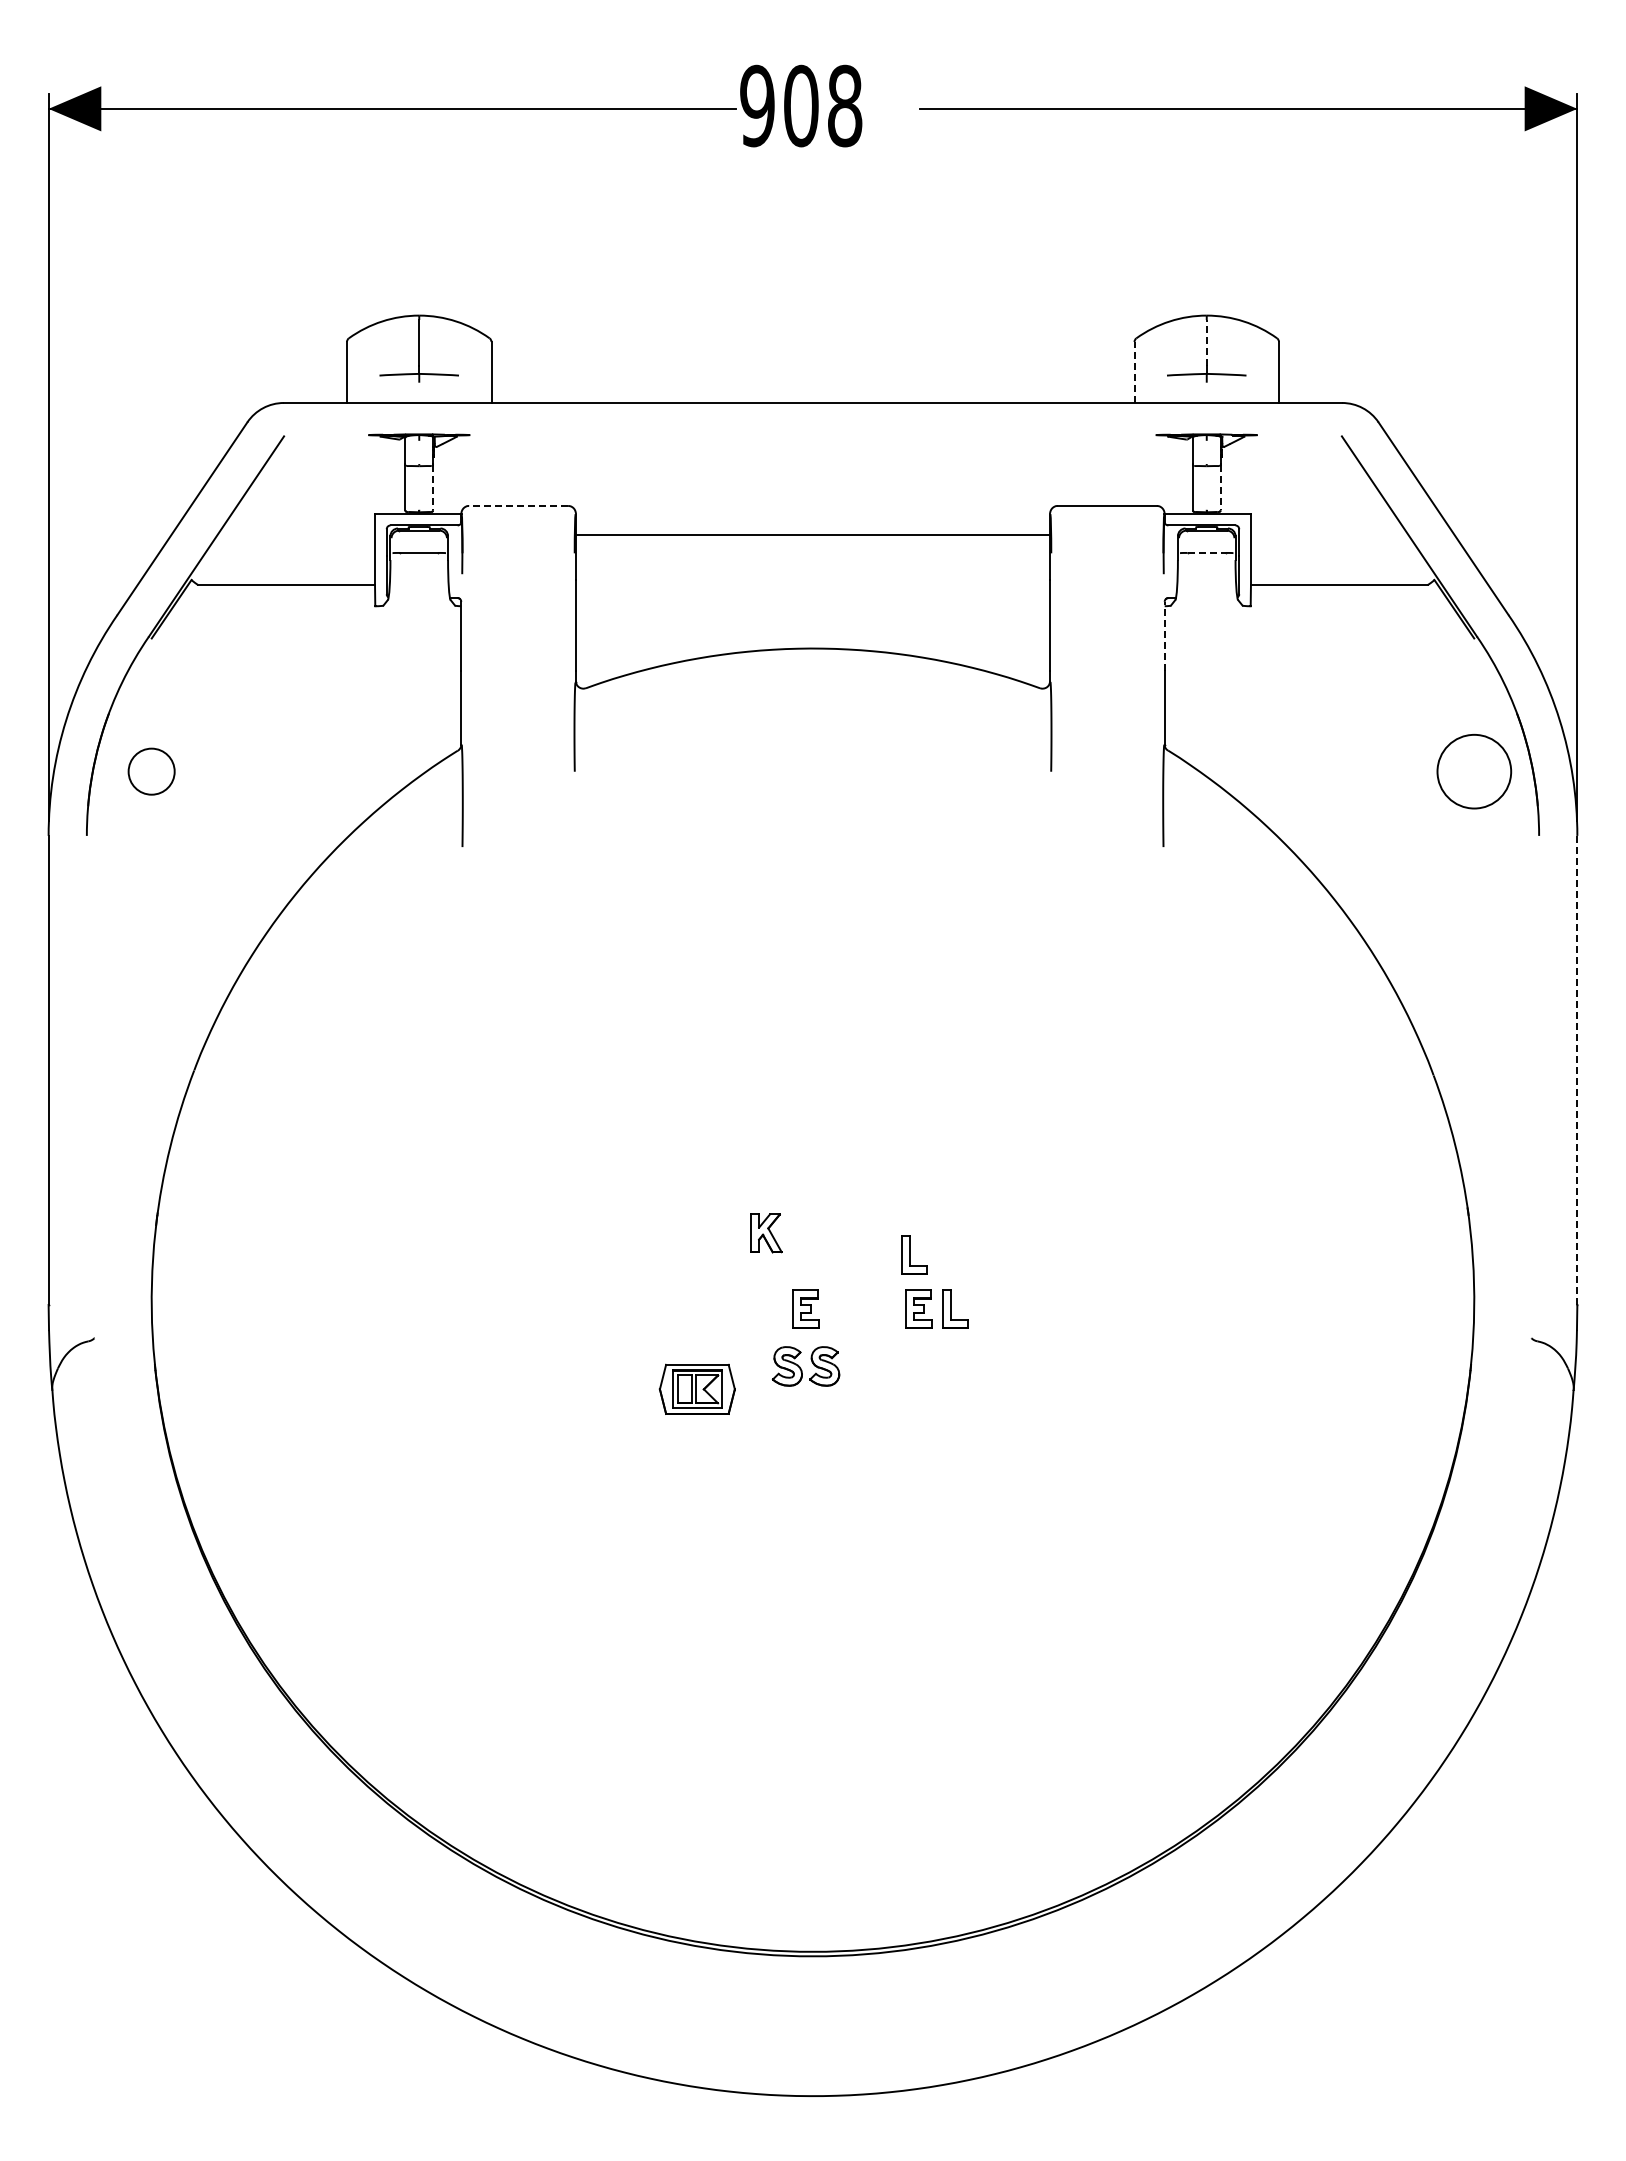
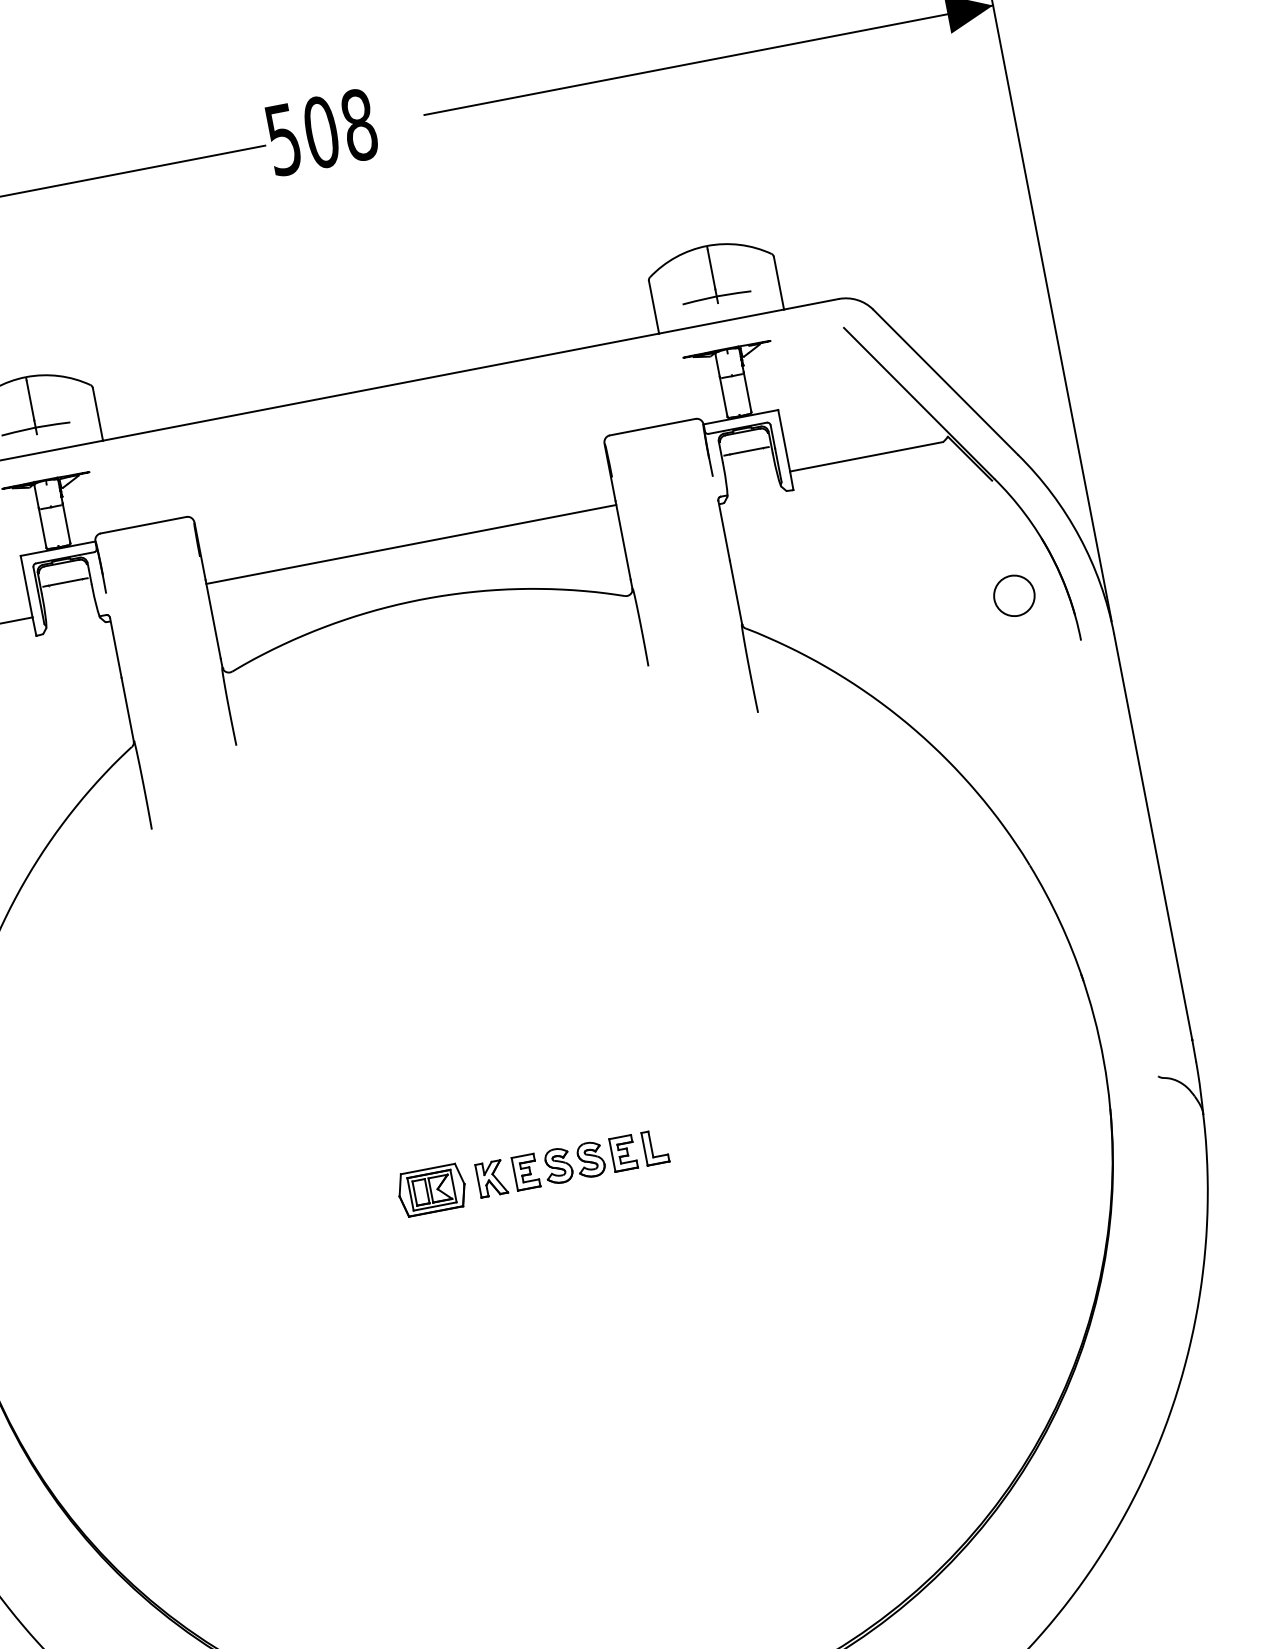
text: (757, 105) -> (283, 139), 908 -> 508
line: (1206, 342) -> (711, 269), dashed -> solid
line: (1134, 371) -> (653, 306), dashed -> solid
line: (433, 487) -> (66, 523), dashed -> solid
line: (1220, 487) -> (747, 392), dashed -> solid
line: (518, 505) -> (143, 524), dashed -> solid
line: (813, 534) -> (411, 544), moved
line: (1207, 552) -> (747, 450), dashed -> solid
line: (1164, 636) -> (723, 530), dashed -> solid
circle: (1474, 771) -> (1014, 595), size x0.62
line: (1577, 1069) -> (1153, 836), dashed -> solid
part: (766, 1233) -> (491, 1178), moved
part: (914, 1254) -> (610, 1106), removed
part: (805, 1366) -> (573, 1163), moved
part: (696, 1388) -> (431, 1189), moved

